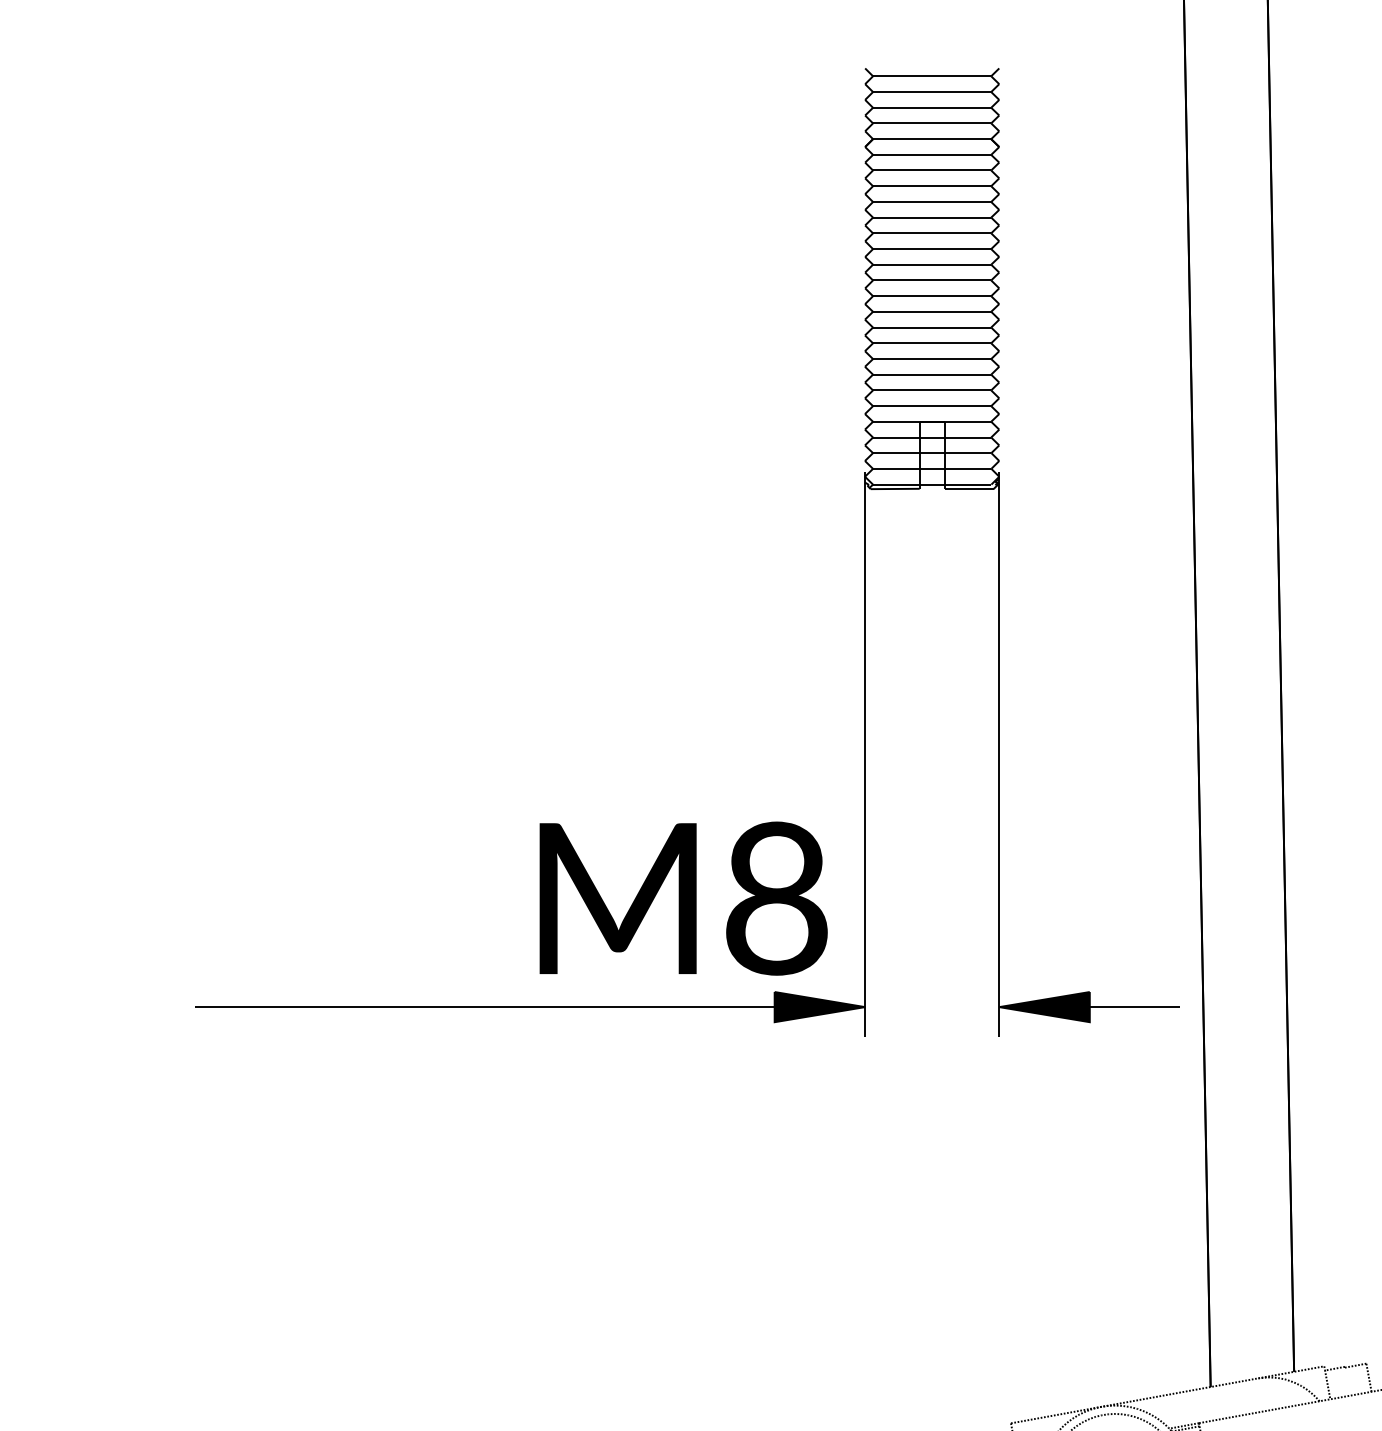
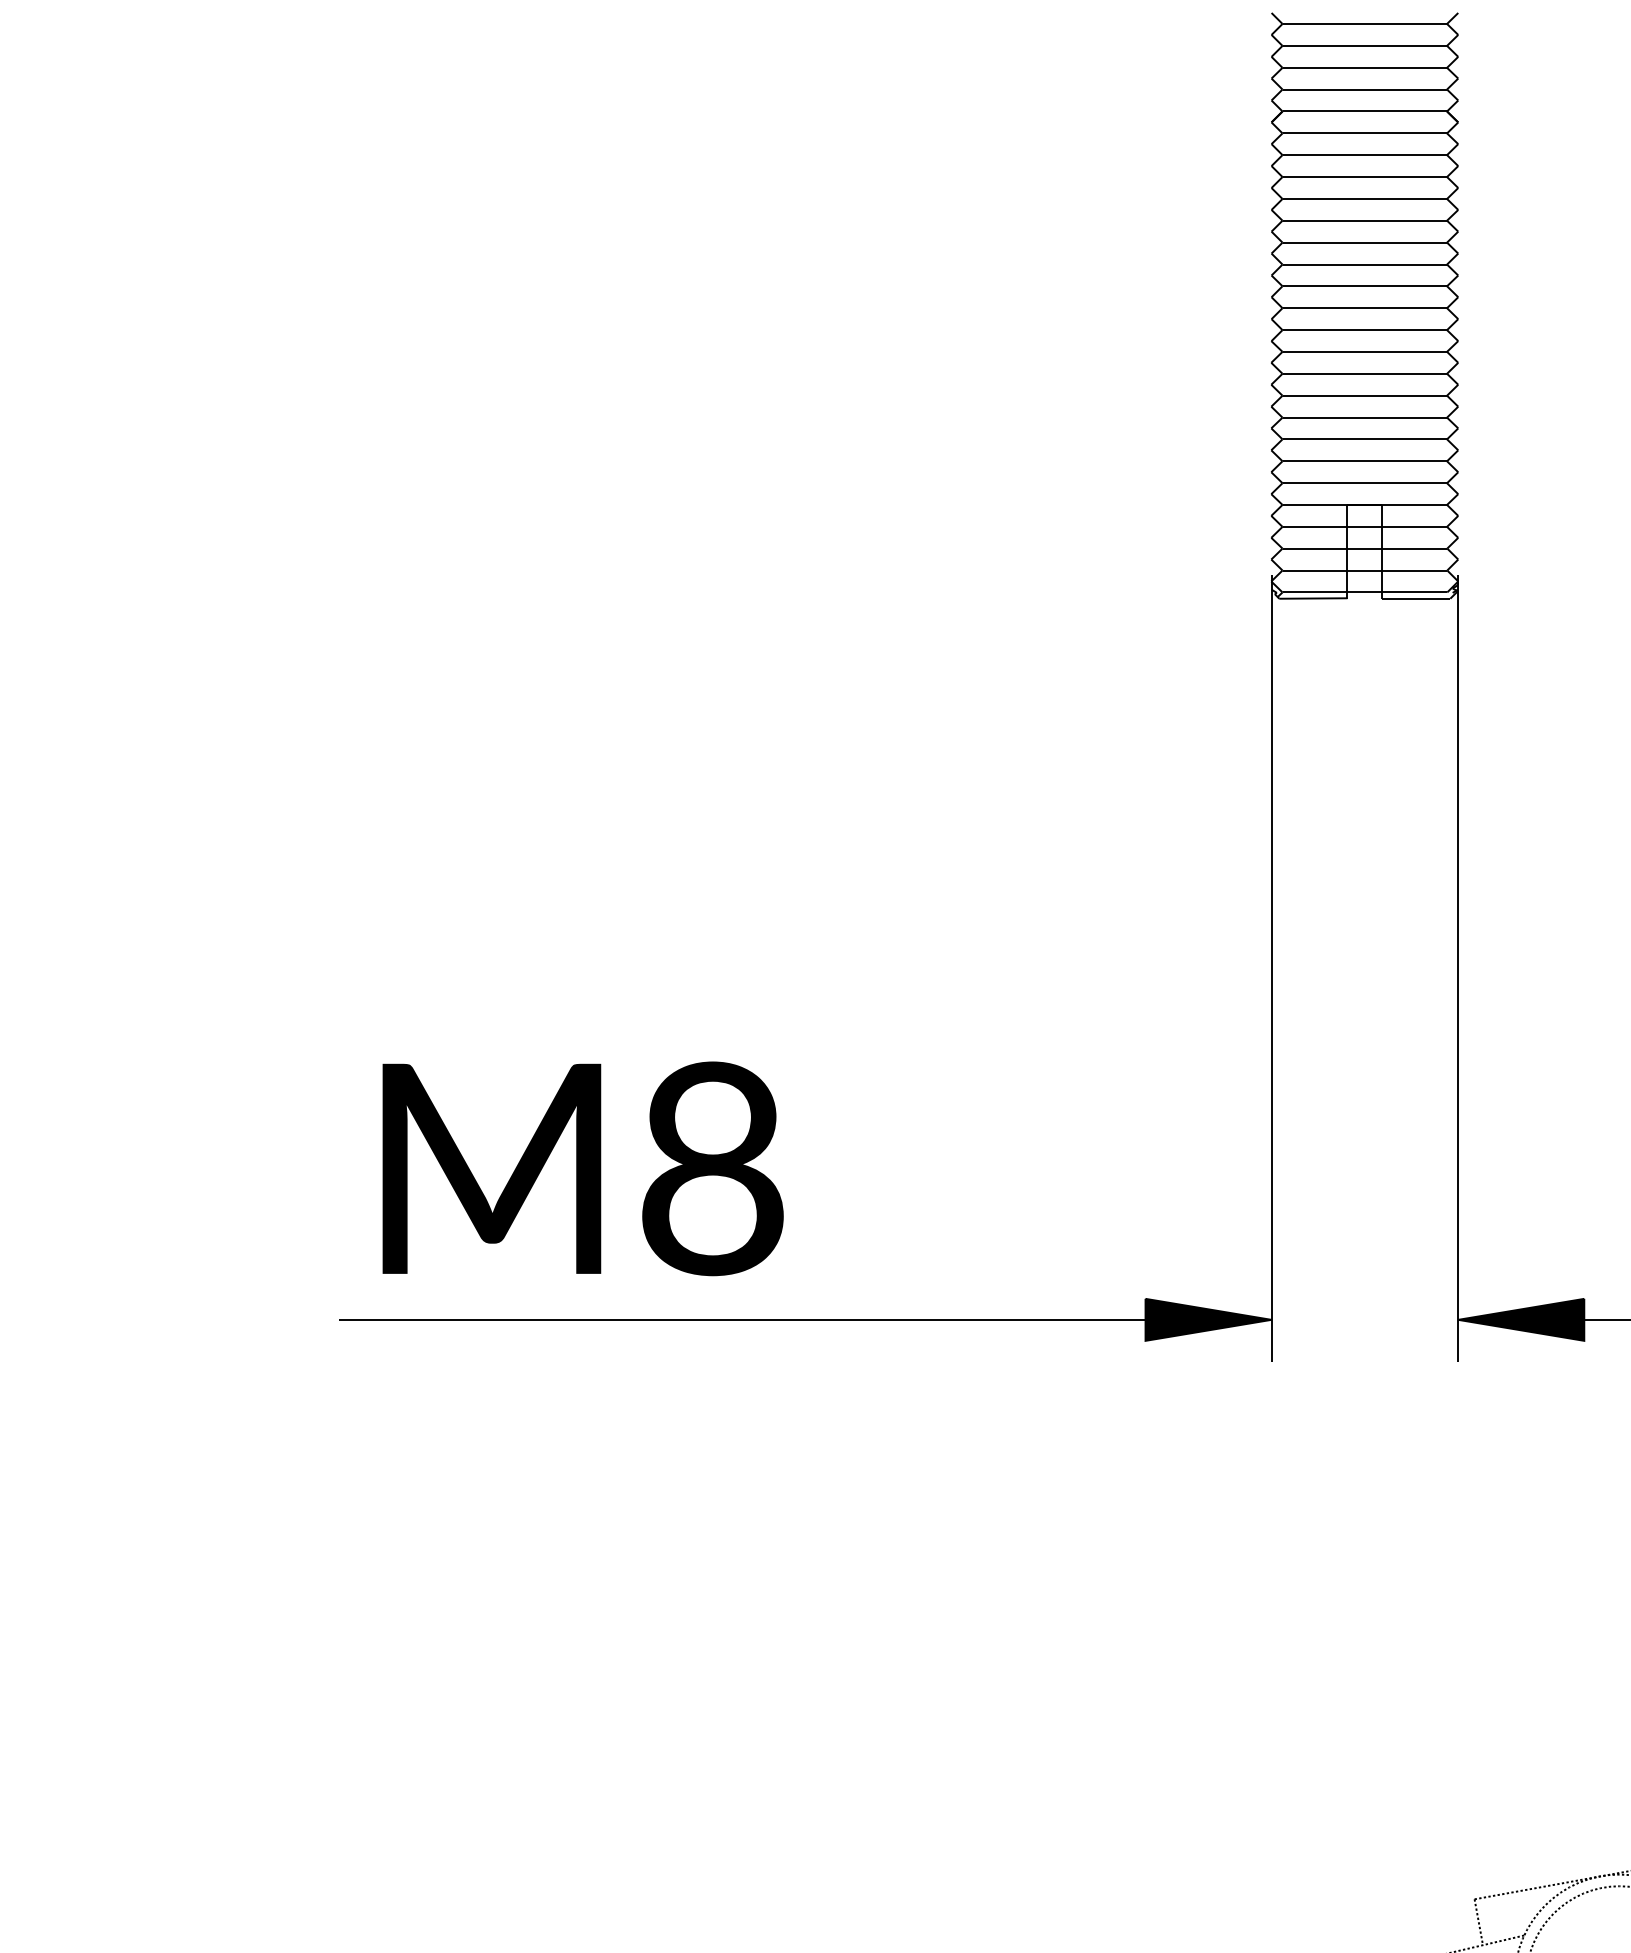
text: (683, 898) -> (582, 1168), moved

